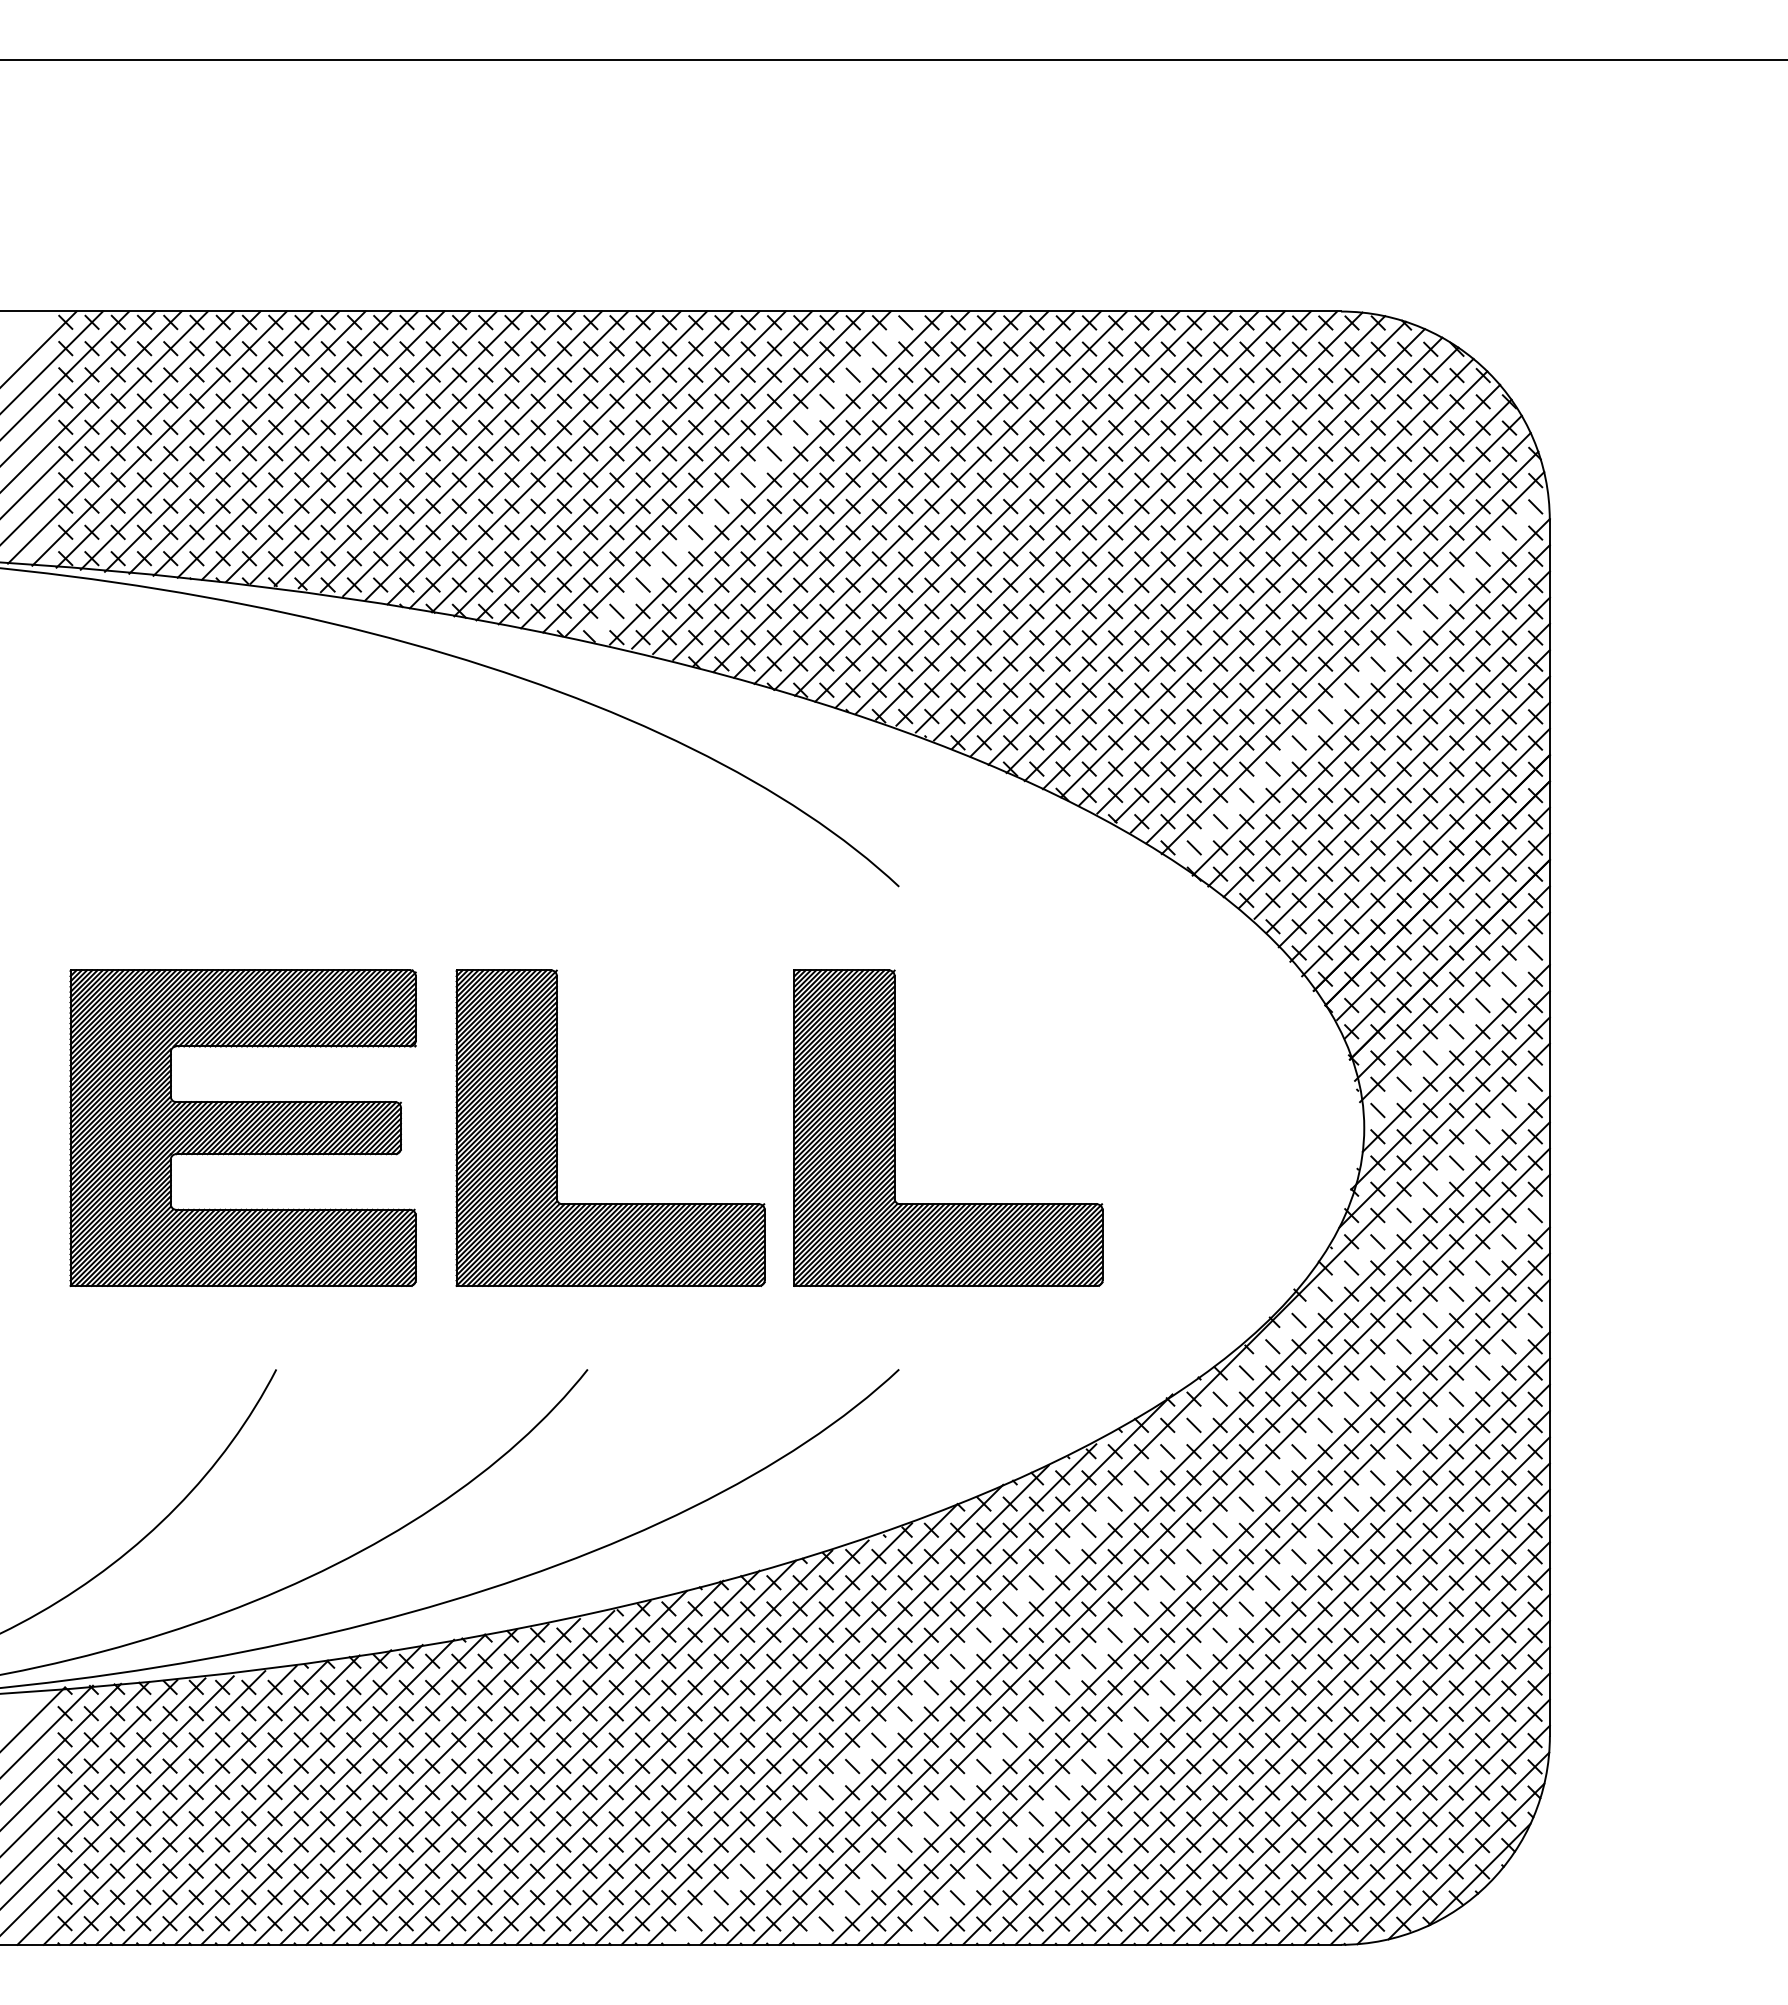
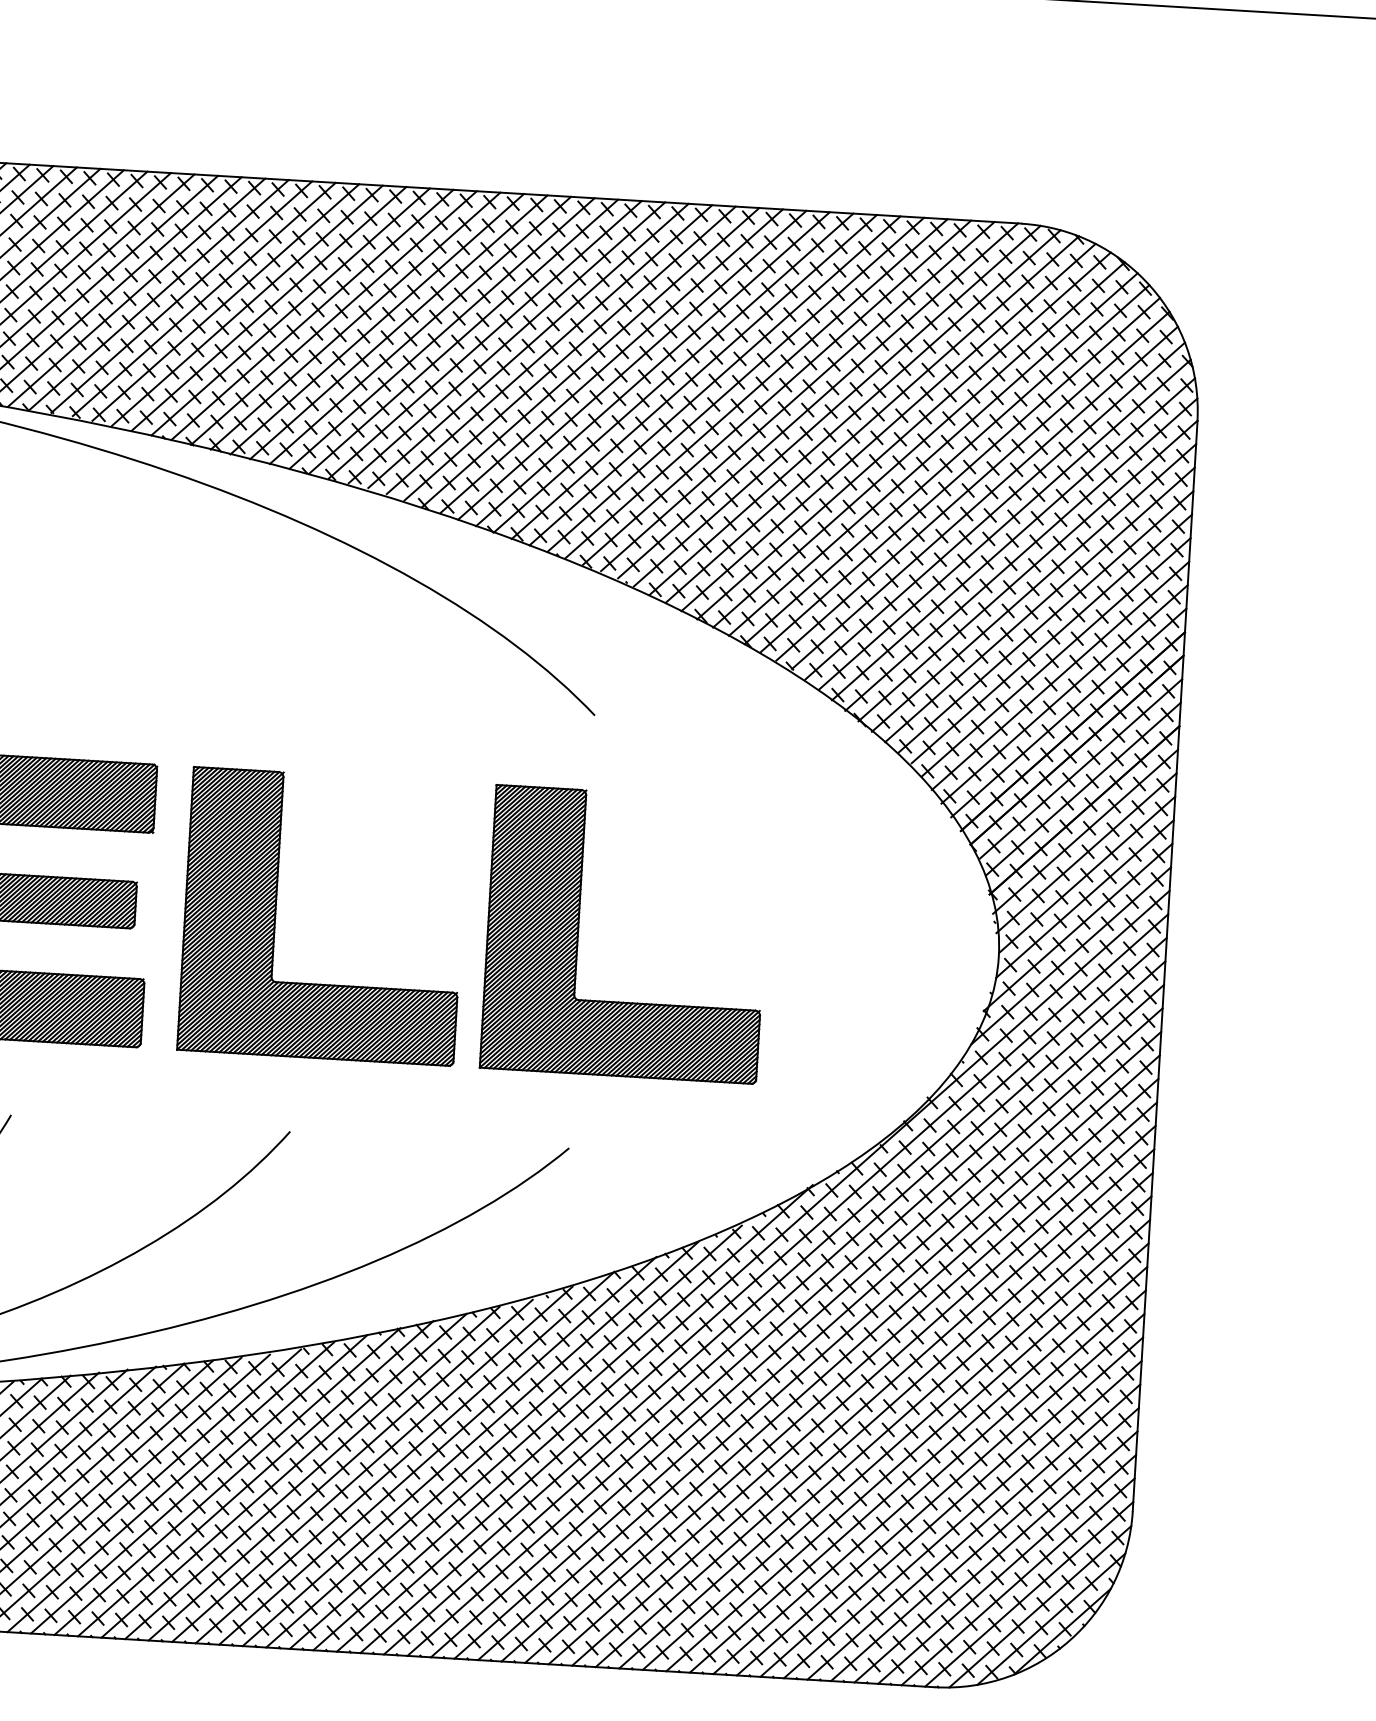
line: (752, 475) -> (485, 339), added
line: (1362, 679) -> (1021, 554), added
line: (1457, 1030) -> (1087, 874), added
line: (1111, 1506) -> (752, 1282), added
line: (1177, 1572) -> (807, 1344), added
line: (1229, 1625) -> (851, 1395), added

